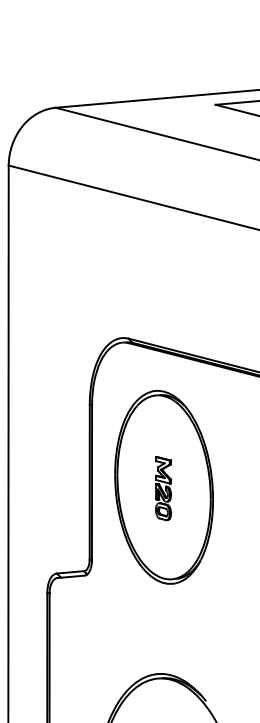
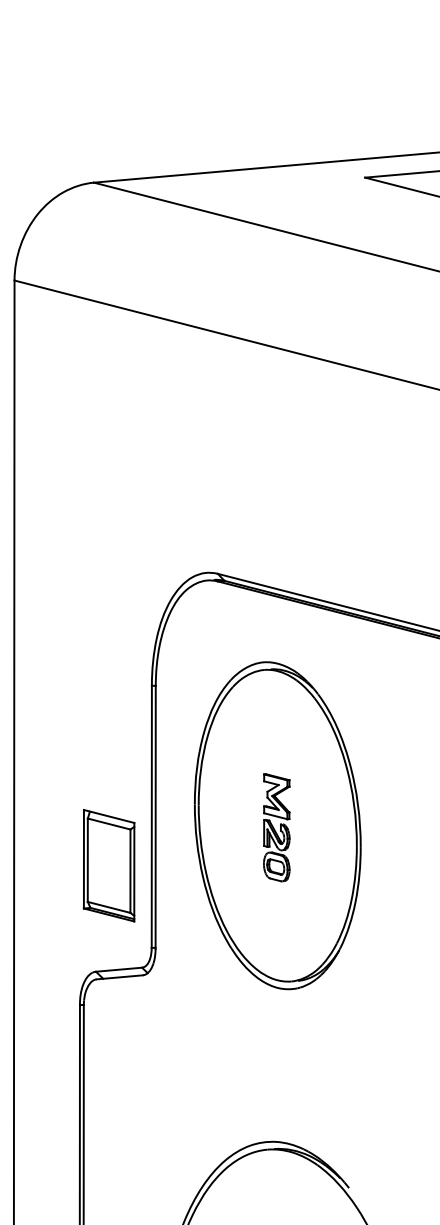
part: (64, 510) -> (109, 864), added

